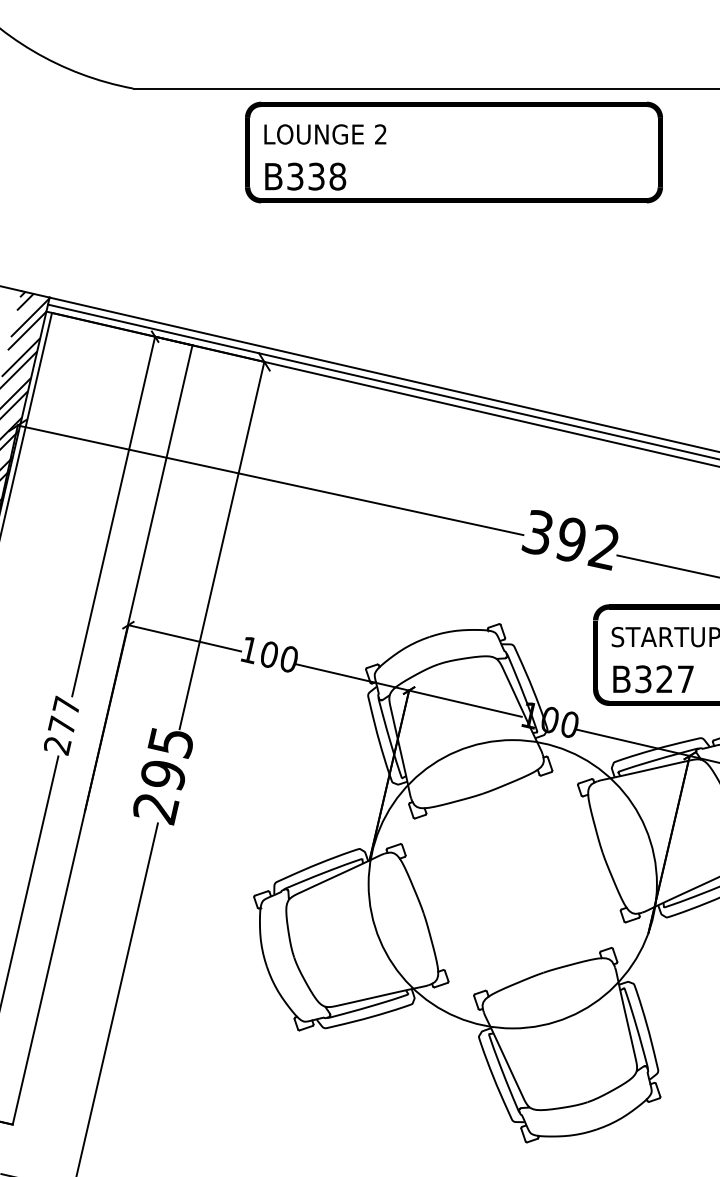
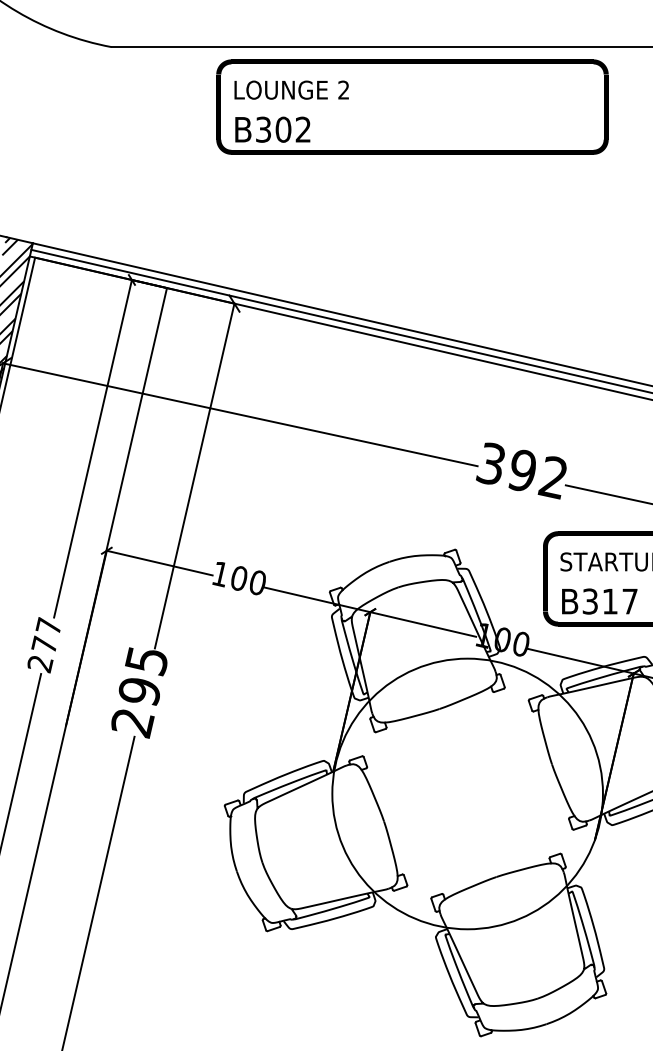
text: (327, 176) -> (293, 129), B338 -> B302
text: (664, 678) -> (610, 600), B327 -> B317

